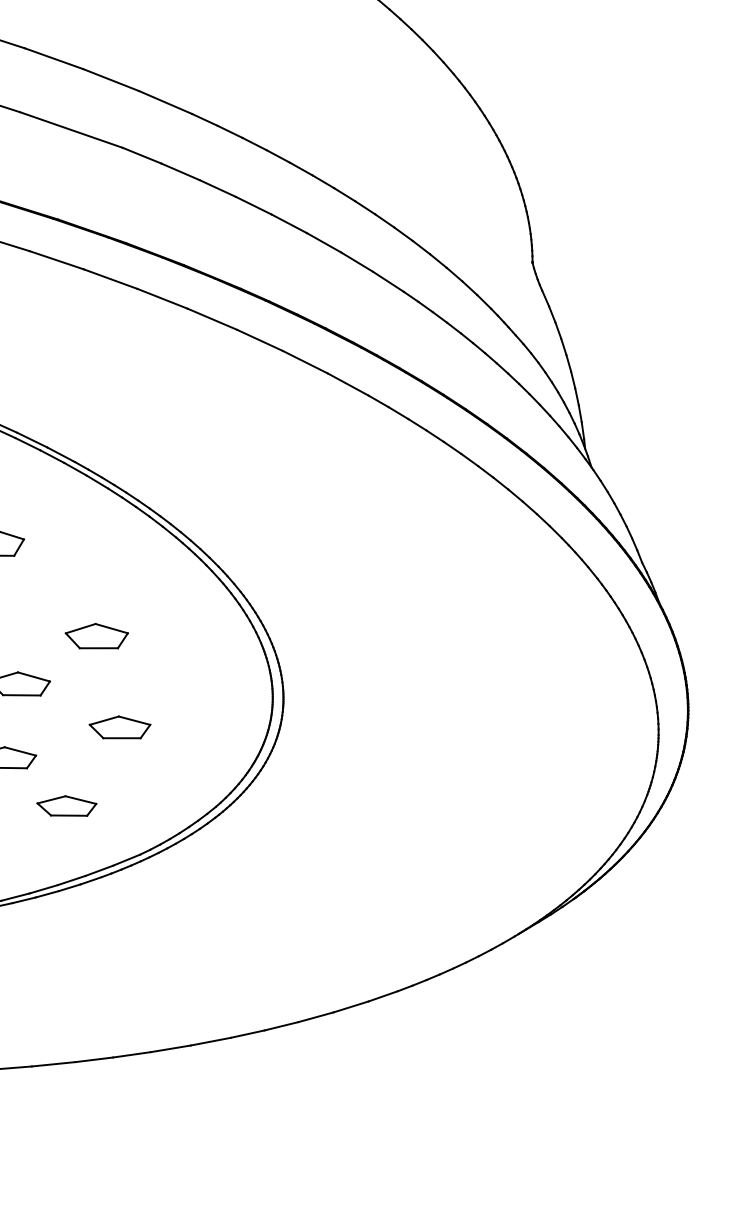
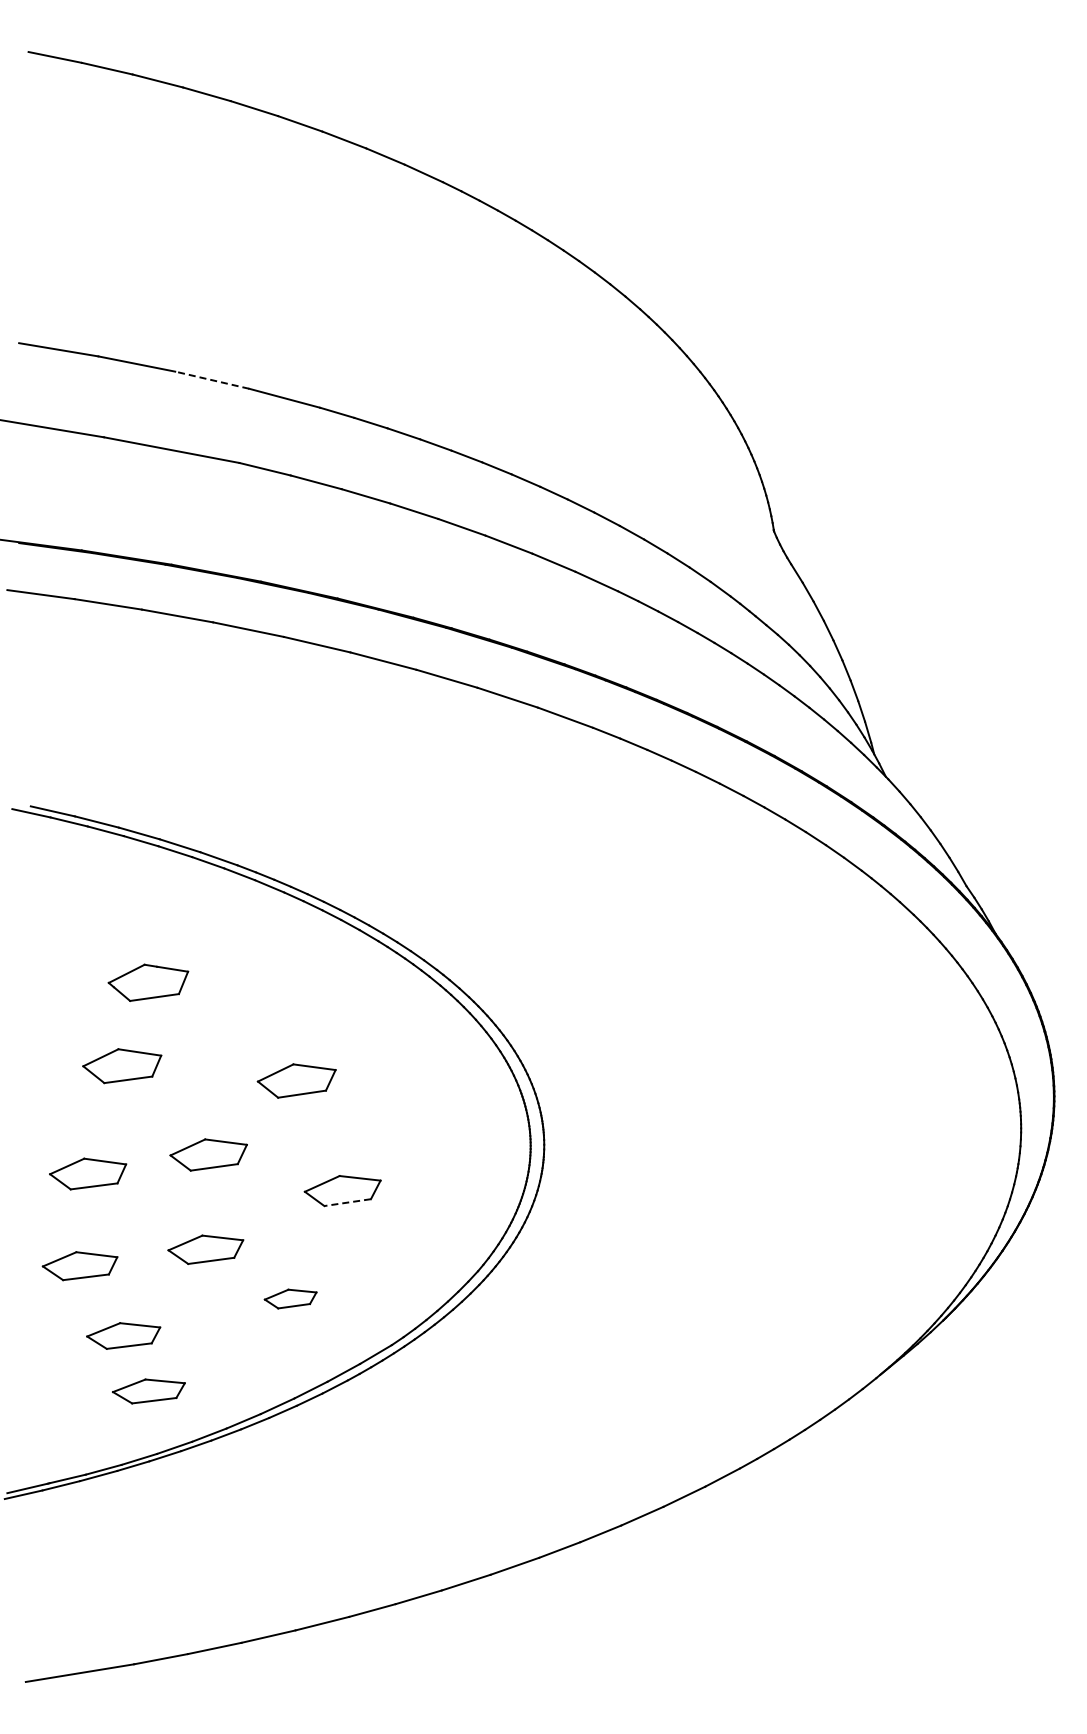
line: (111, 80) -> (212, 380), solid -> dashed
line: (121, 738) -> (347, 1202), solid -> dashed
part: (66, 806) -> (290, 1298), size x0.7

